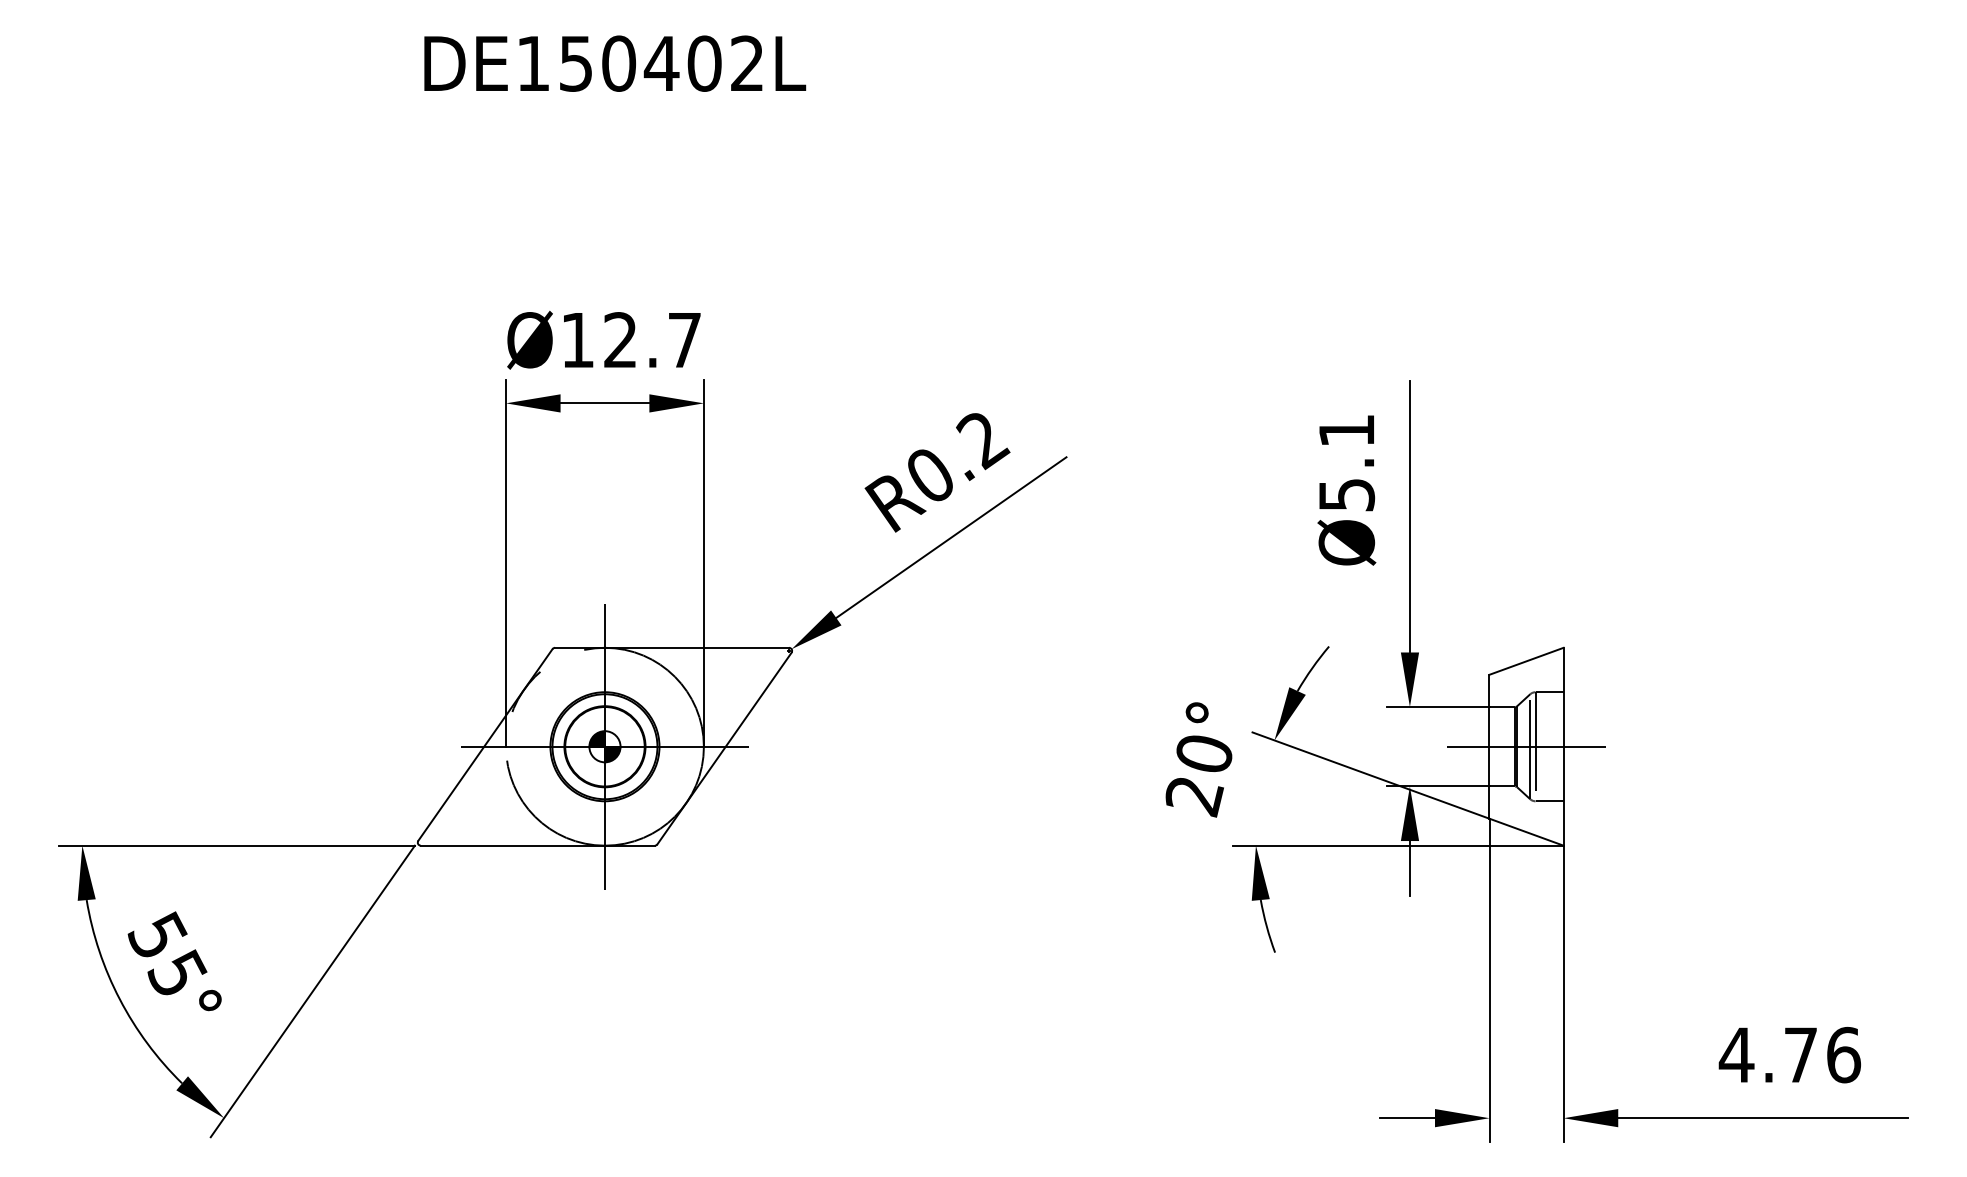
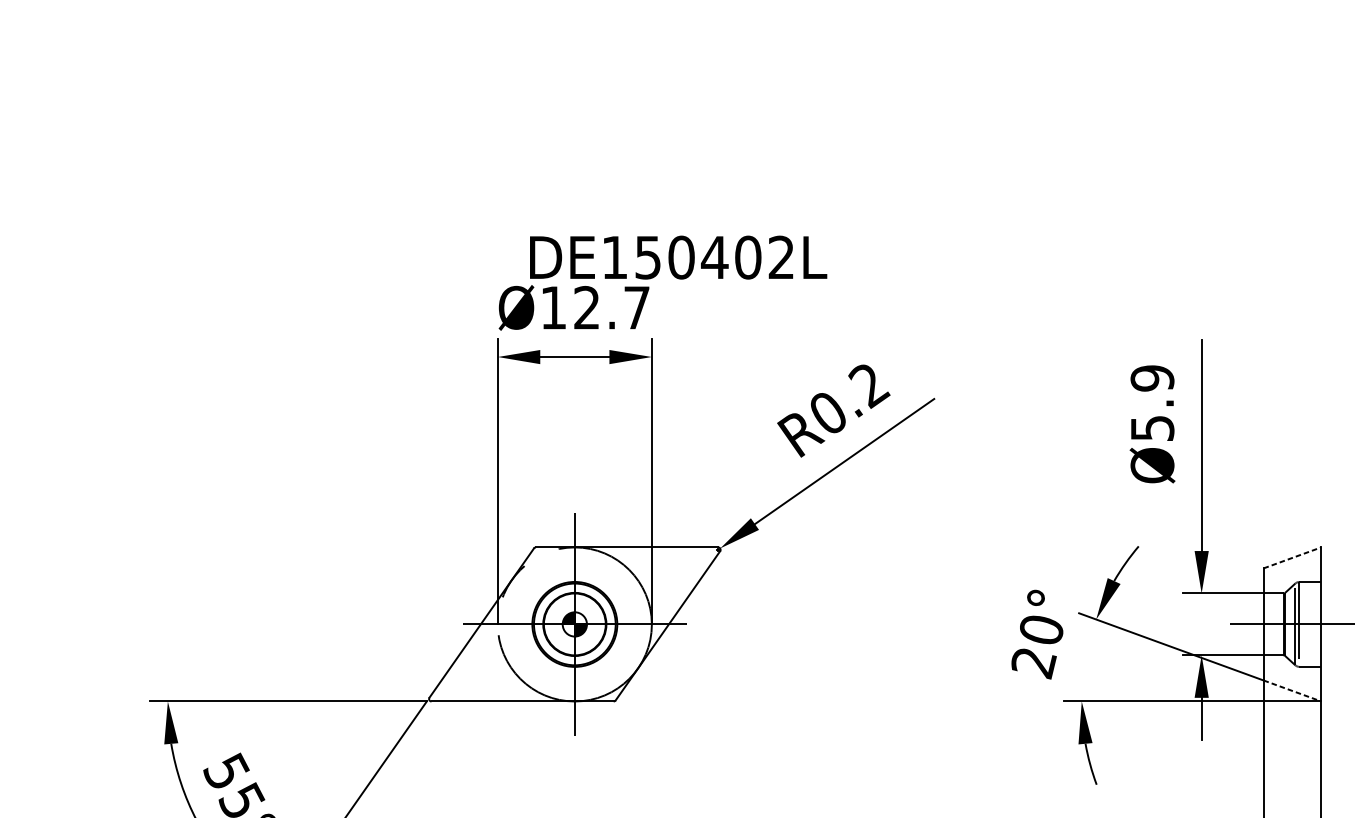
text: (615, 63) -> (678, 257), moved
text: (1346, 430) -> (1152, 378), Ø5.1 -> Ø5.9
line: (1527, 661) -> (1293, 558), solid -> dashed
line: (1527, 832) -> (1293, 691), solid -> dashed

